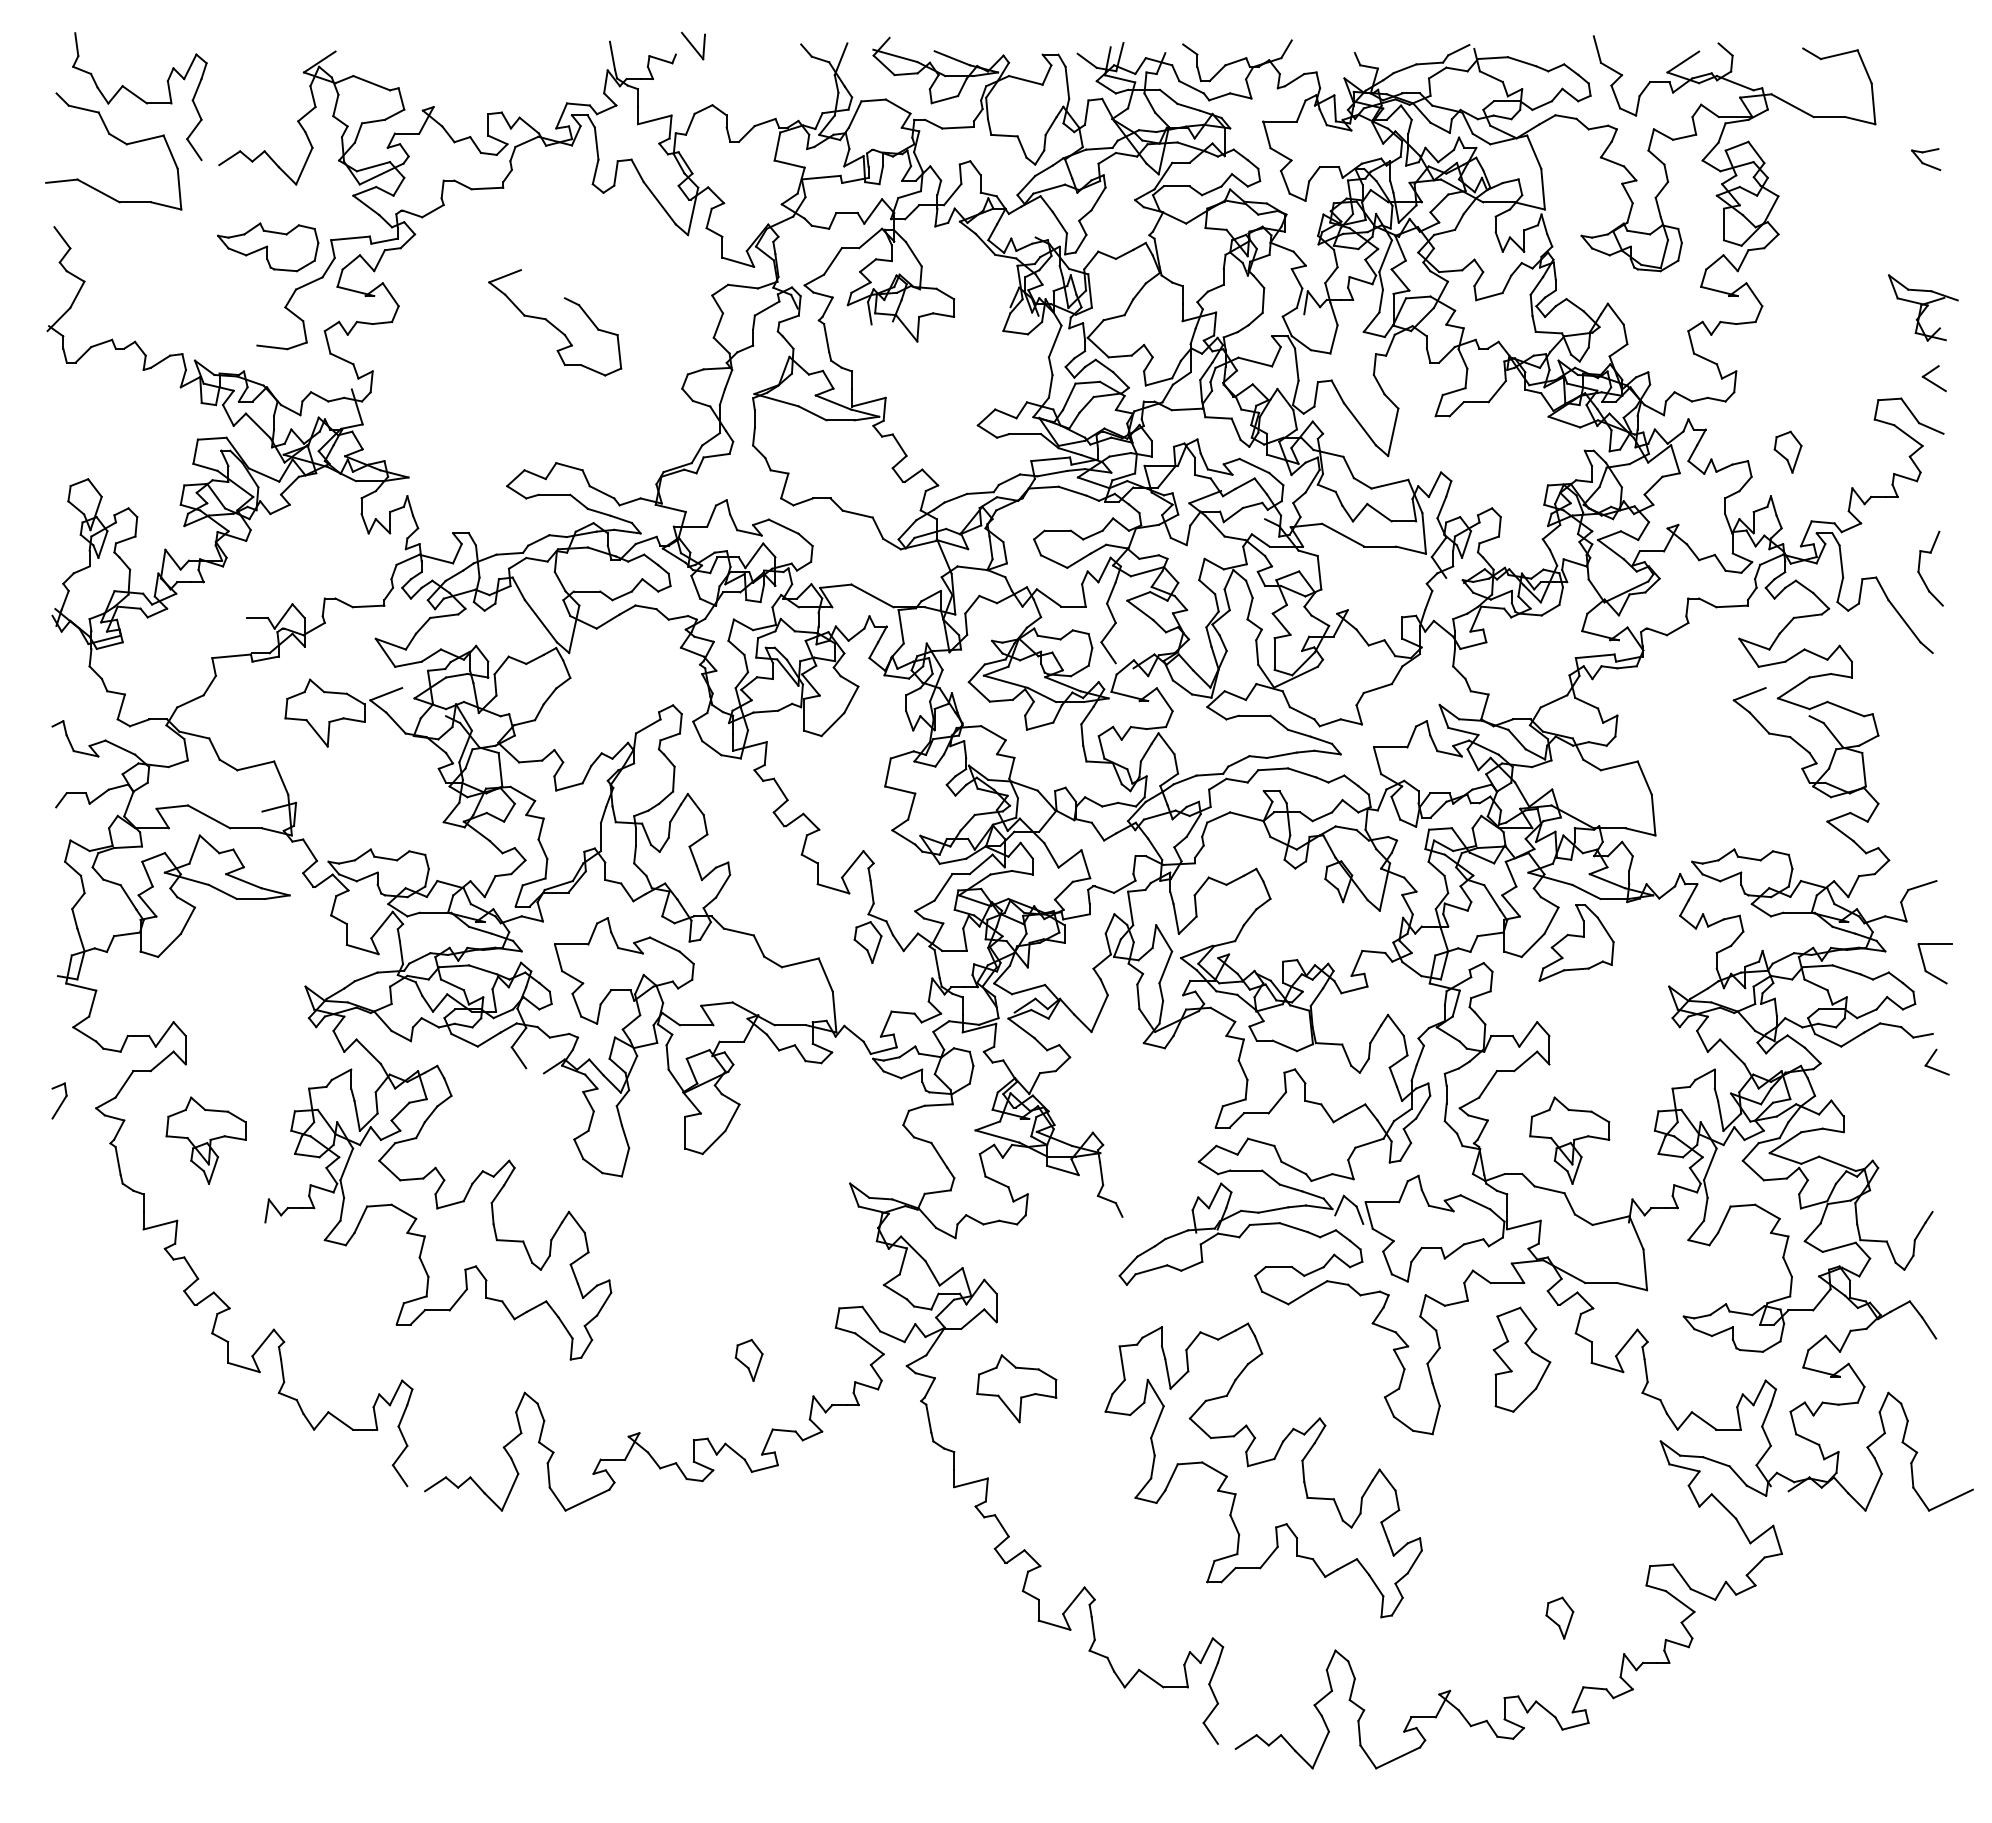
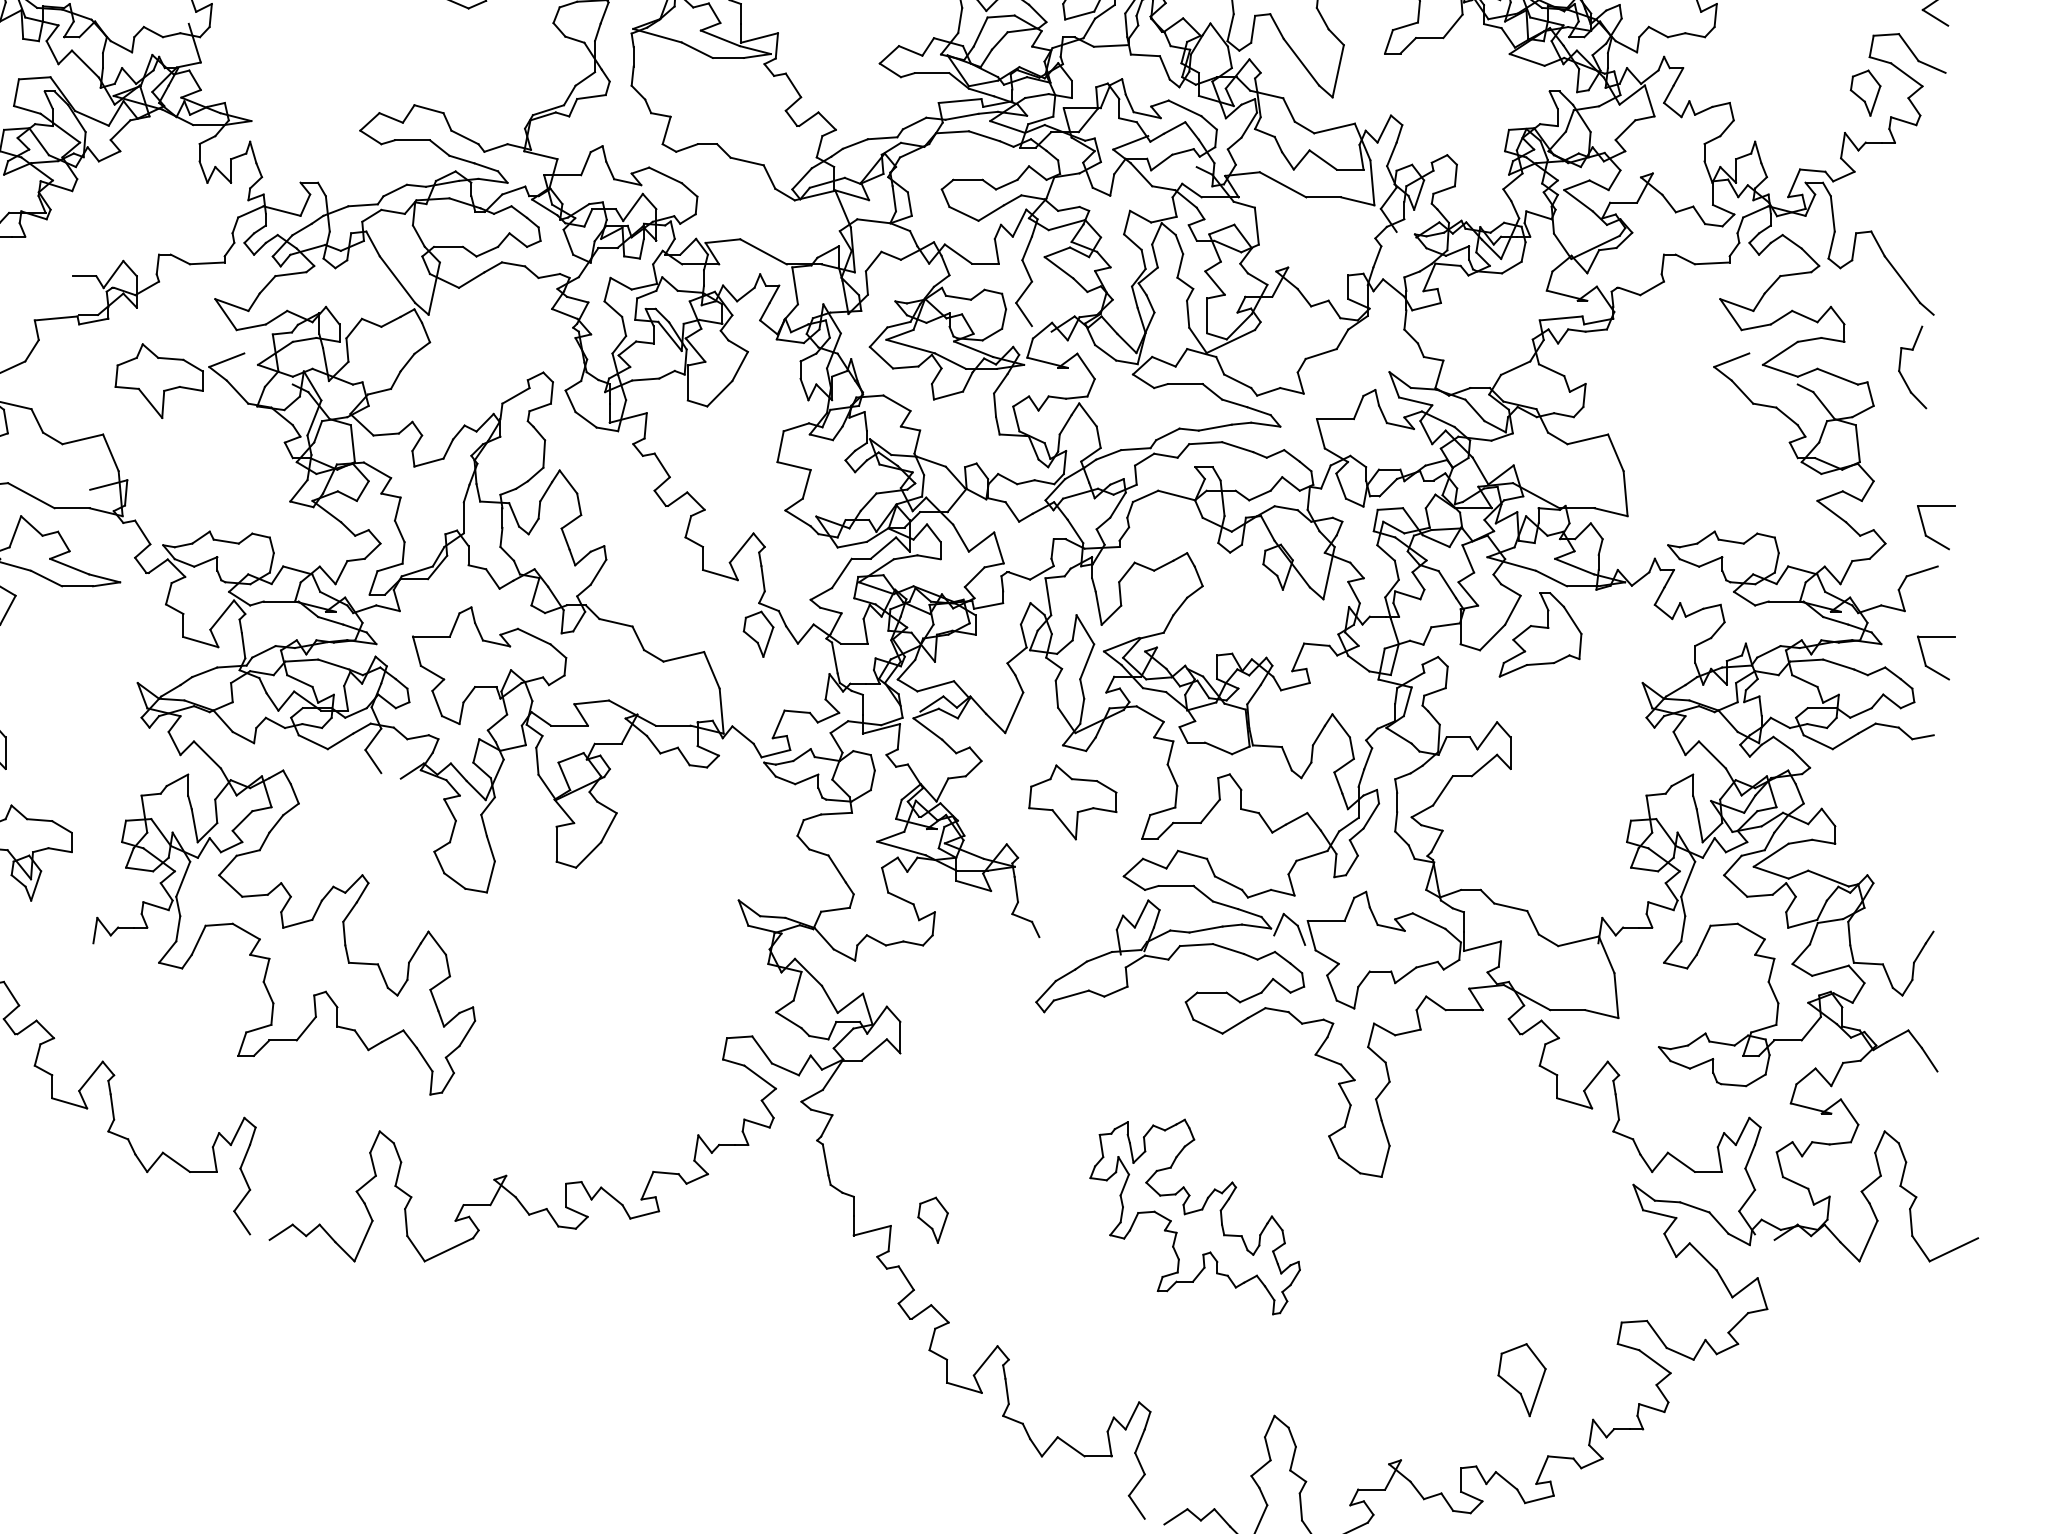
part: (1787, 451) -> (1864, 92), moved
part: (1920, 564) -> (1901, 362), moved
part: (1925, 847) -> (1925, 529), added
part: (1936, 1061) -> (1937, 765), removed
part: (1569, 1140) -> (1532, 852), removed
part: (1521, 1359) -> (1479, 1094), removed
part: (748, 1360) -> (932, 1220), moved
part: (1016, 1388) -> (1072, 802), moved
part: (1263, 1470) -> (1195, 1217), size x0.6
part: (1559, 1617) -> (1521, 1379), size x1.6

